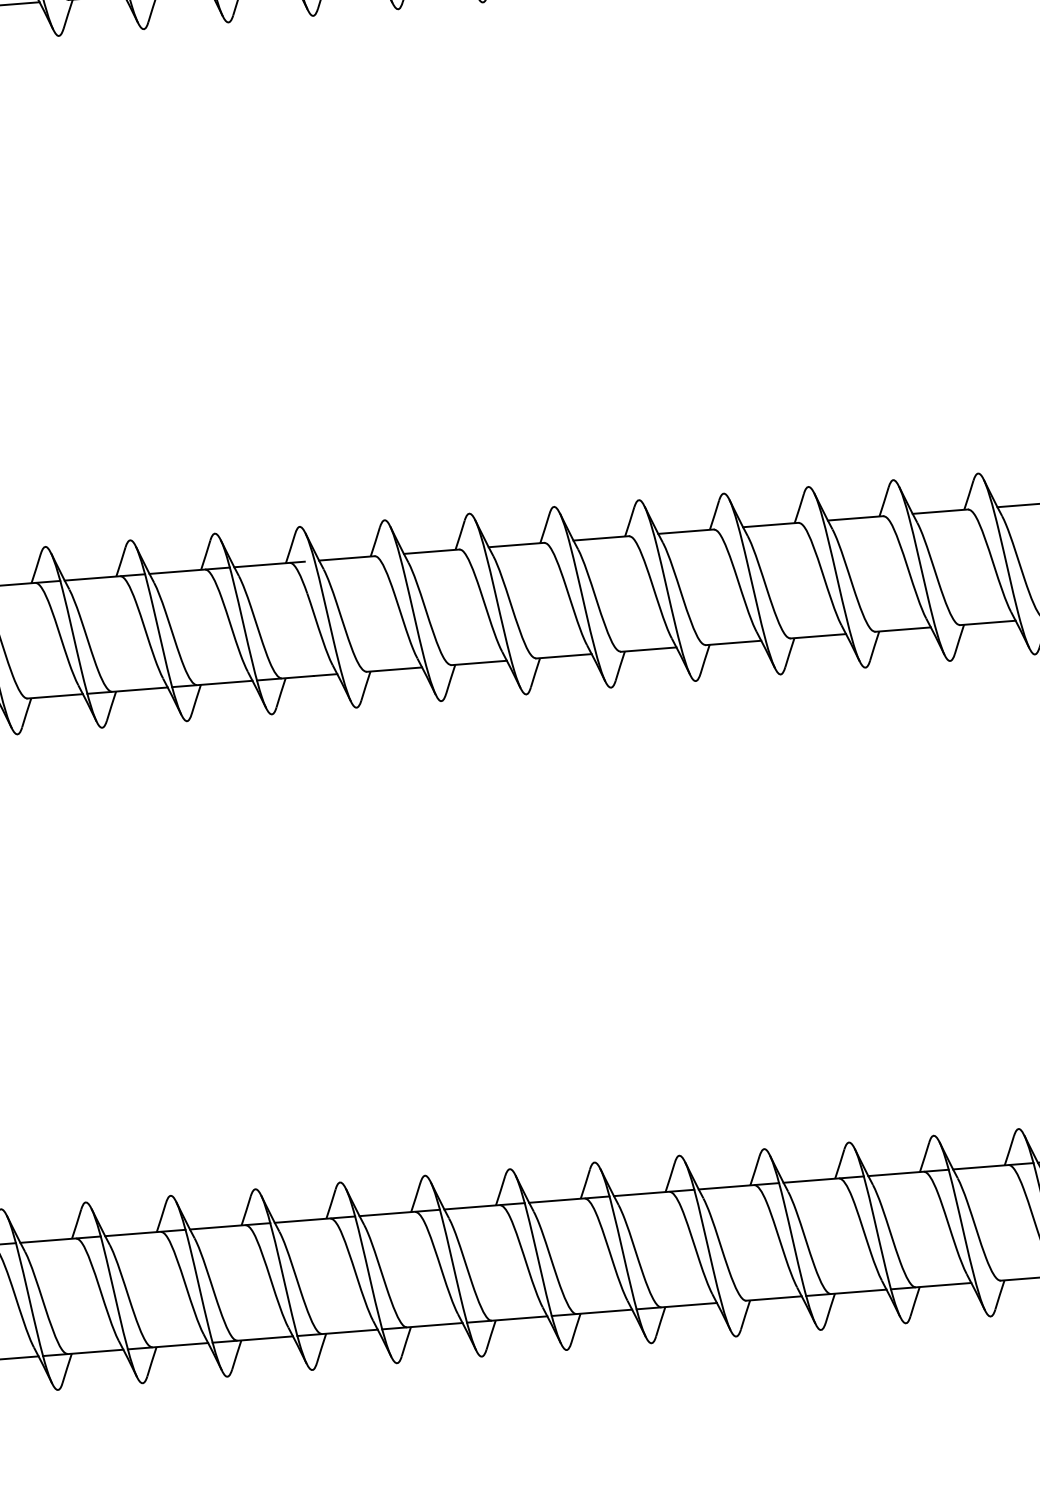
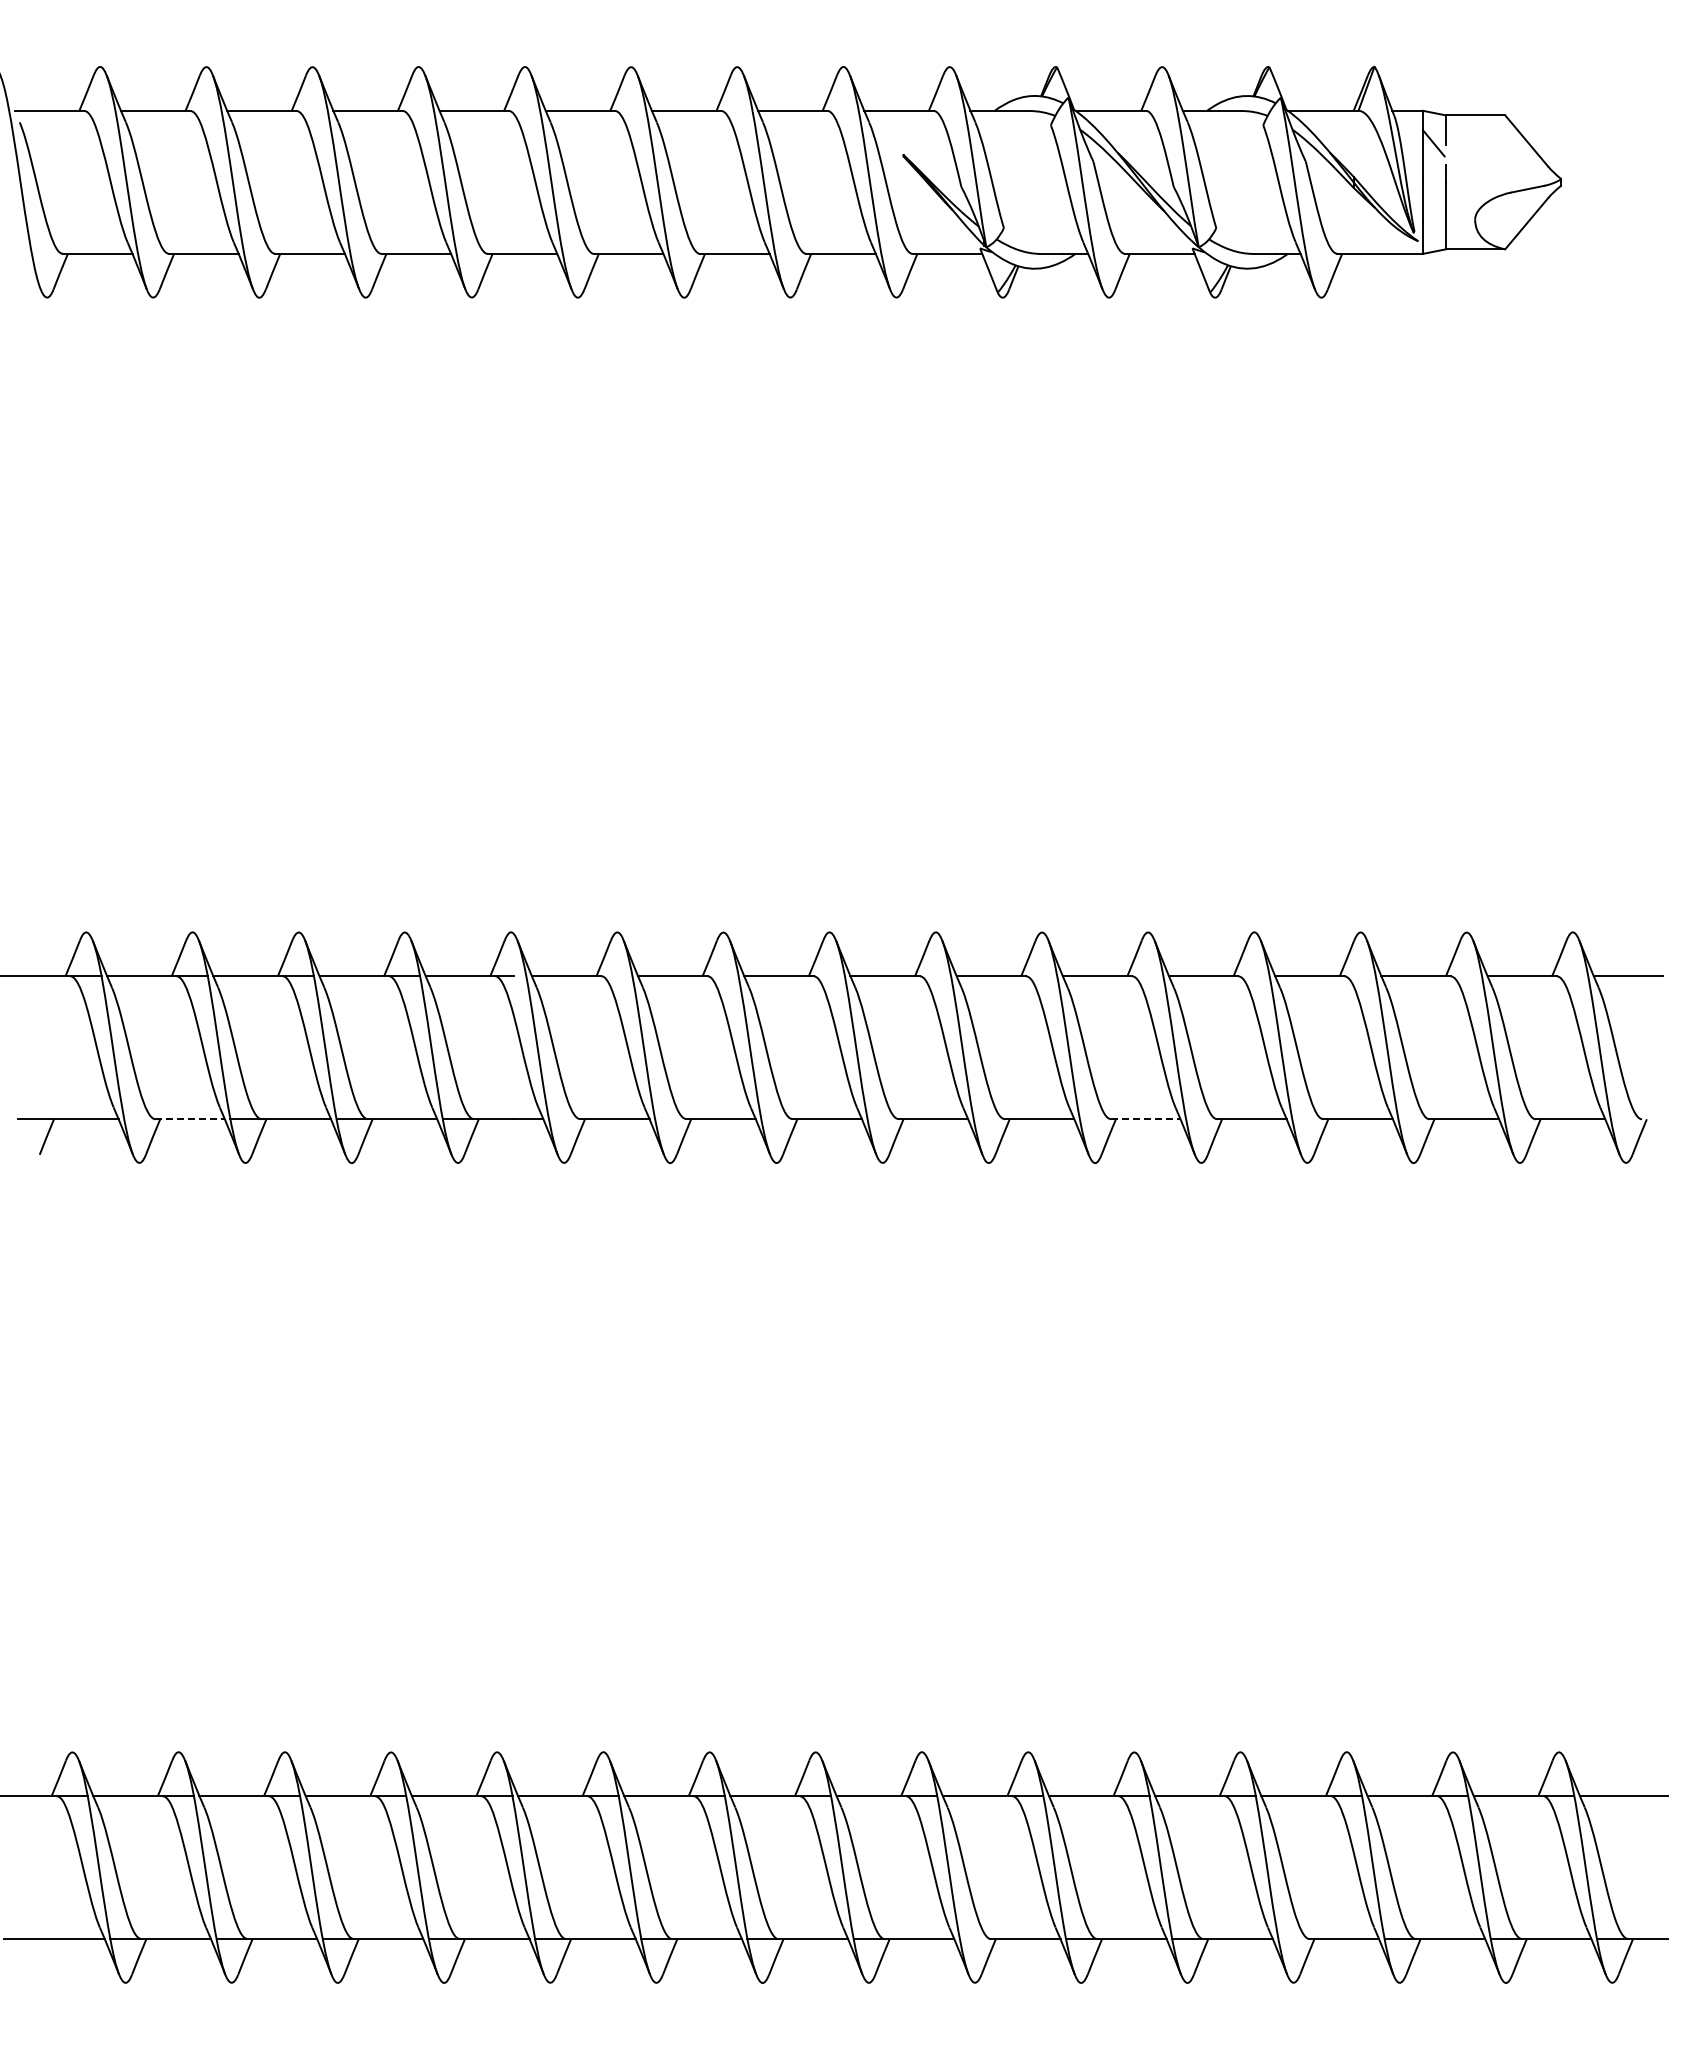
line: (818, 636) -> (1145, 1119), solid -> dashed
line: (55, 696) -> (190, 1119), solid -> dashed

